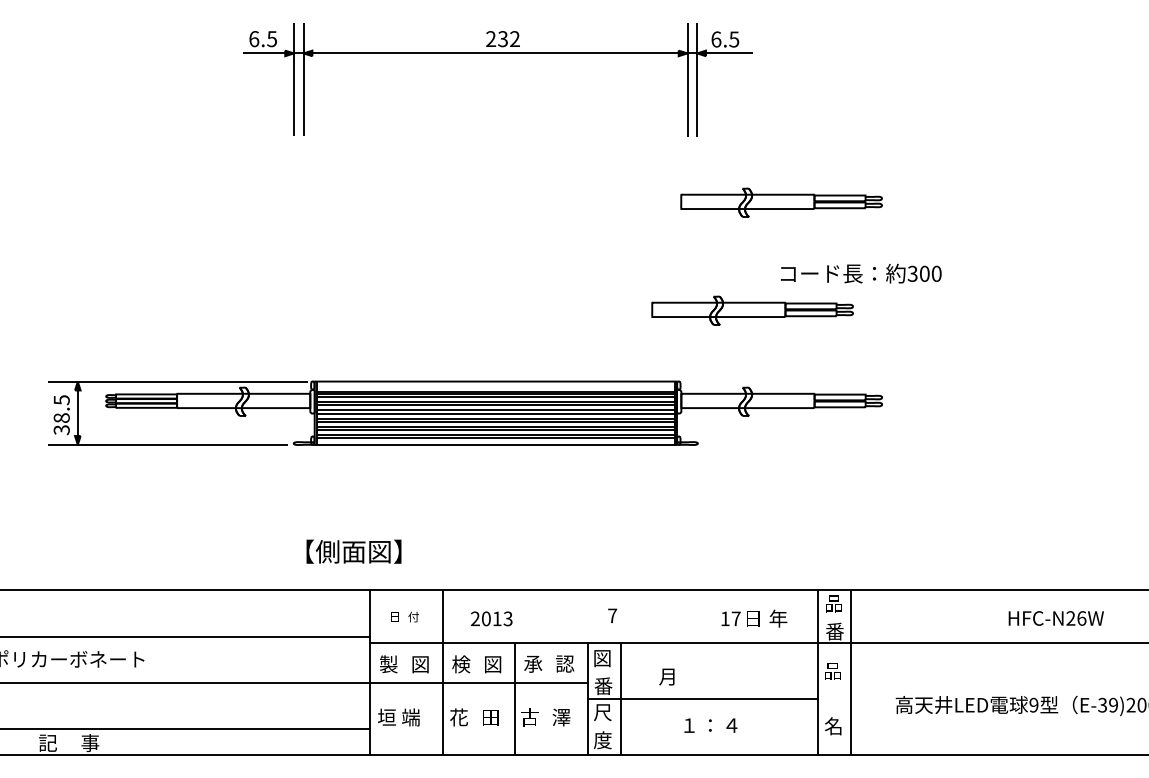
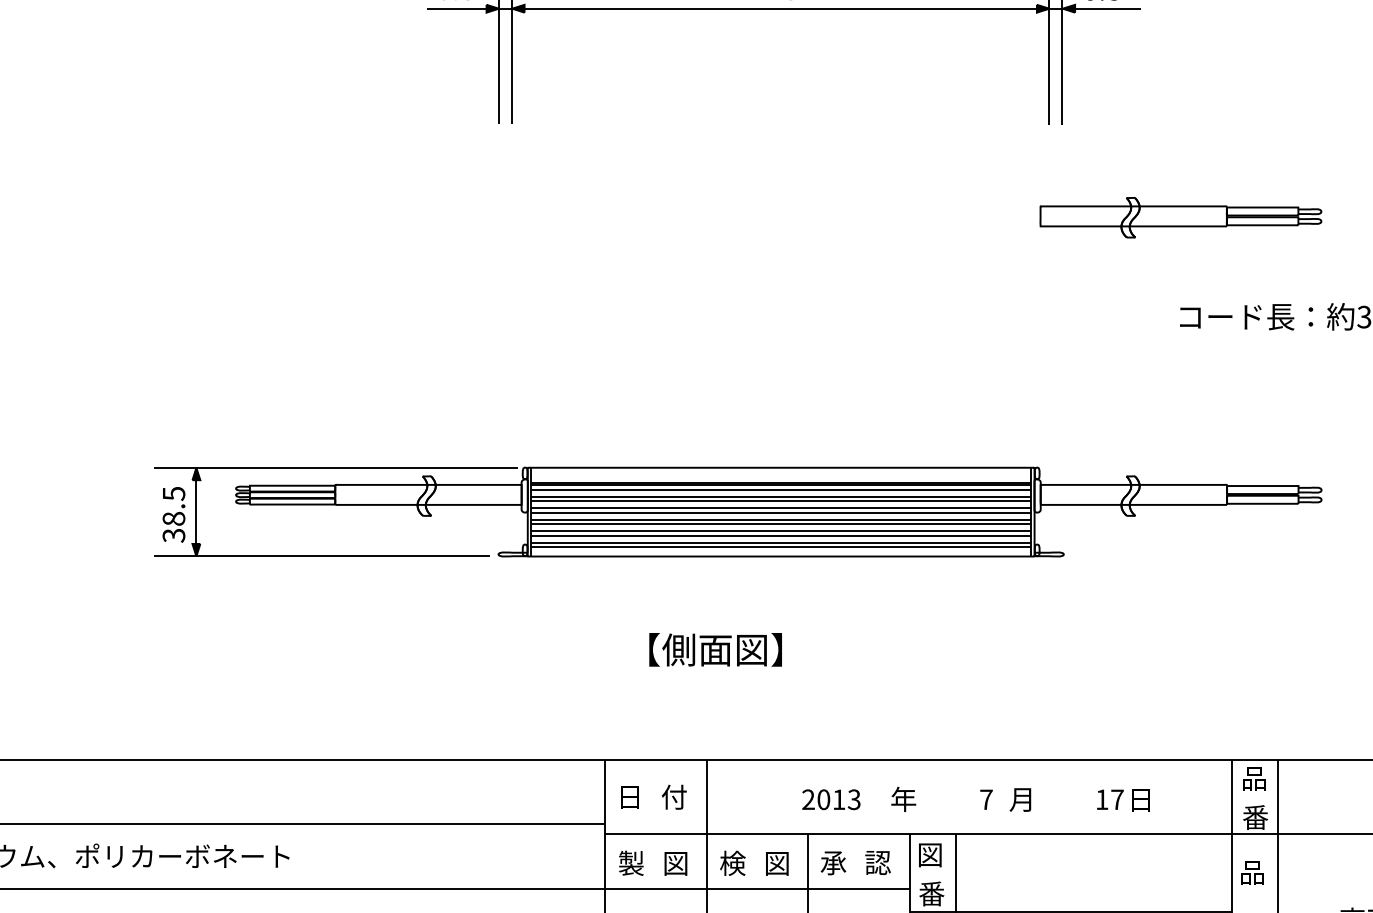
part: (752, 310) -> (1140, 368), removed
text: (353, 551) -> (714, 649), moved
text: (612, 615) -> (986, 799), moved
part: (404, 616) -> (653, 796), size x1.67
text: (491, 618) -> (831, 799), moved
text: (778, 618) -> (903, 799), moved
text: (666, 676) -> (1019, 799), moved

